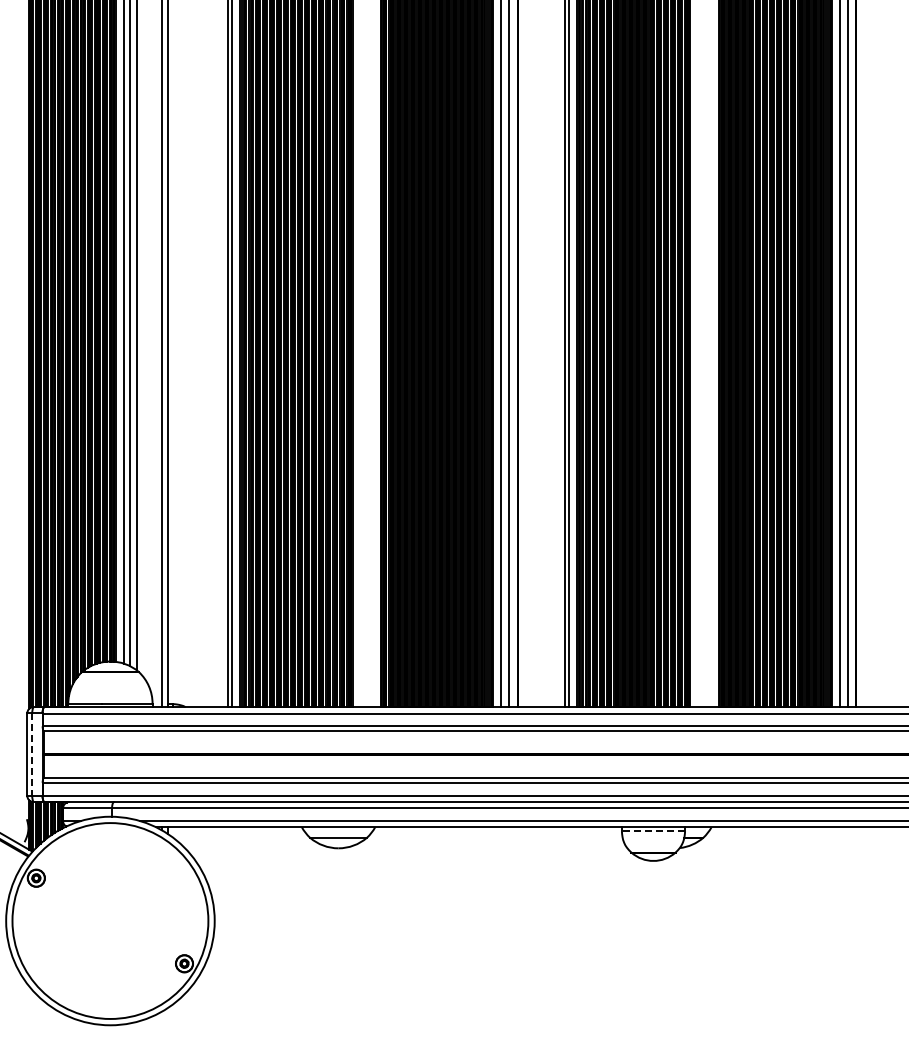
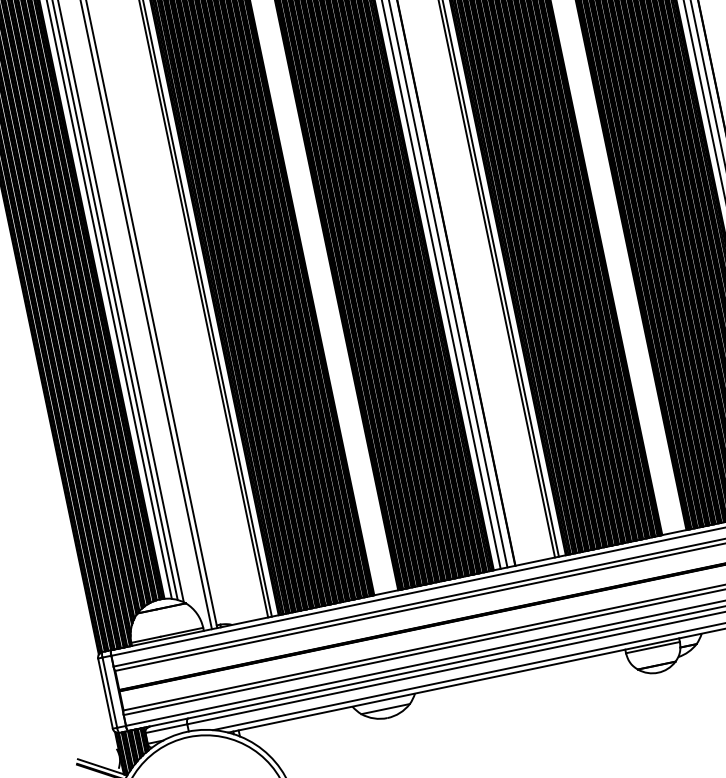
line: (32, 755) -> (110, 693), dashed -> solid
line: (653, 831) -> (652, 647), dashed -> solid

